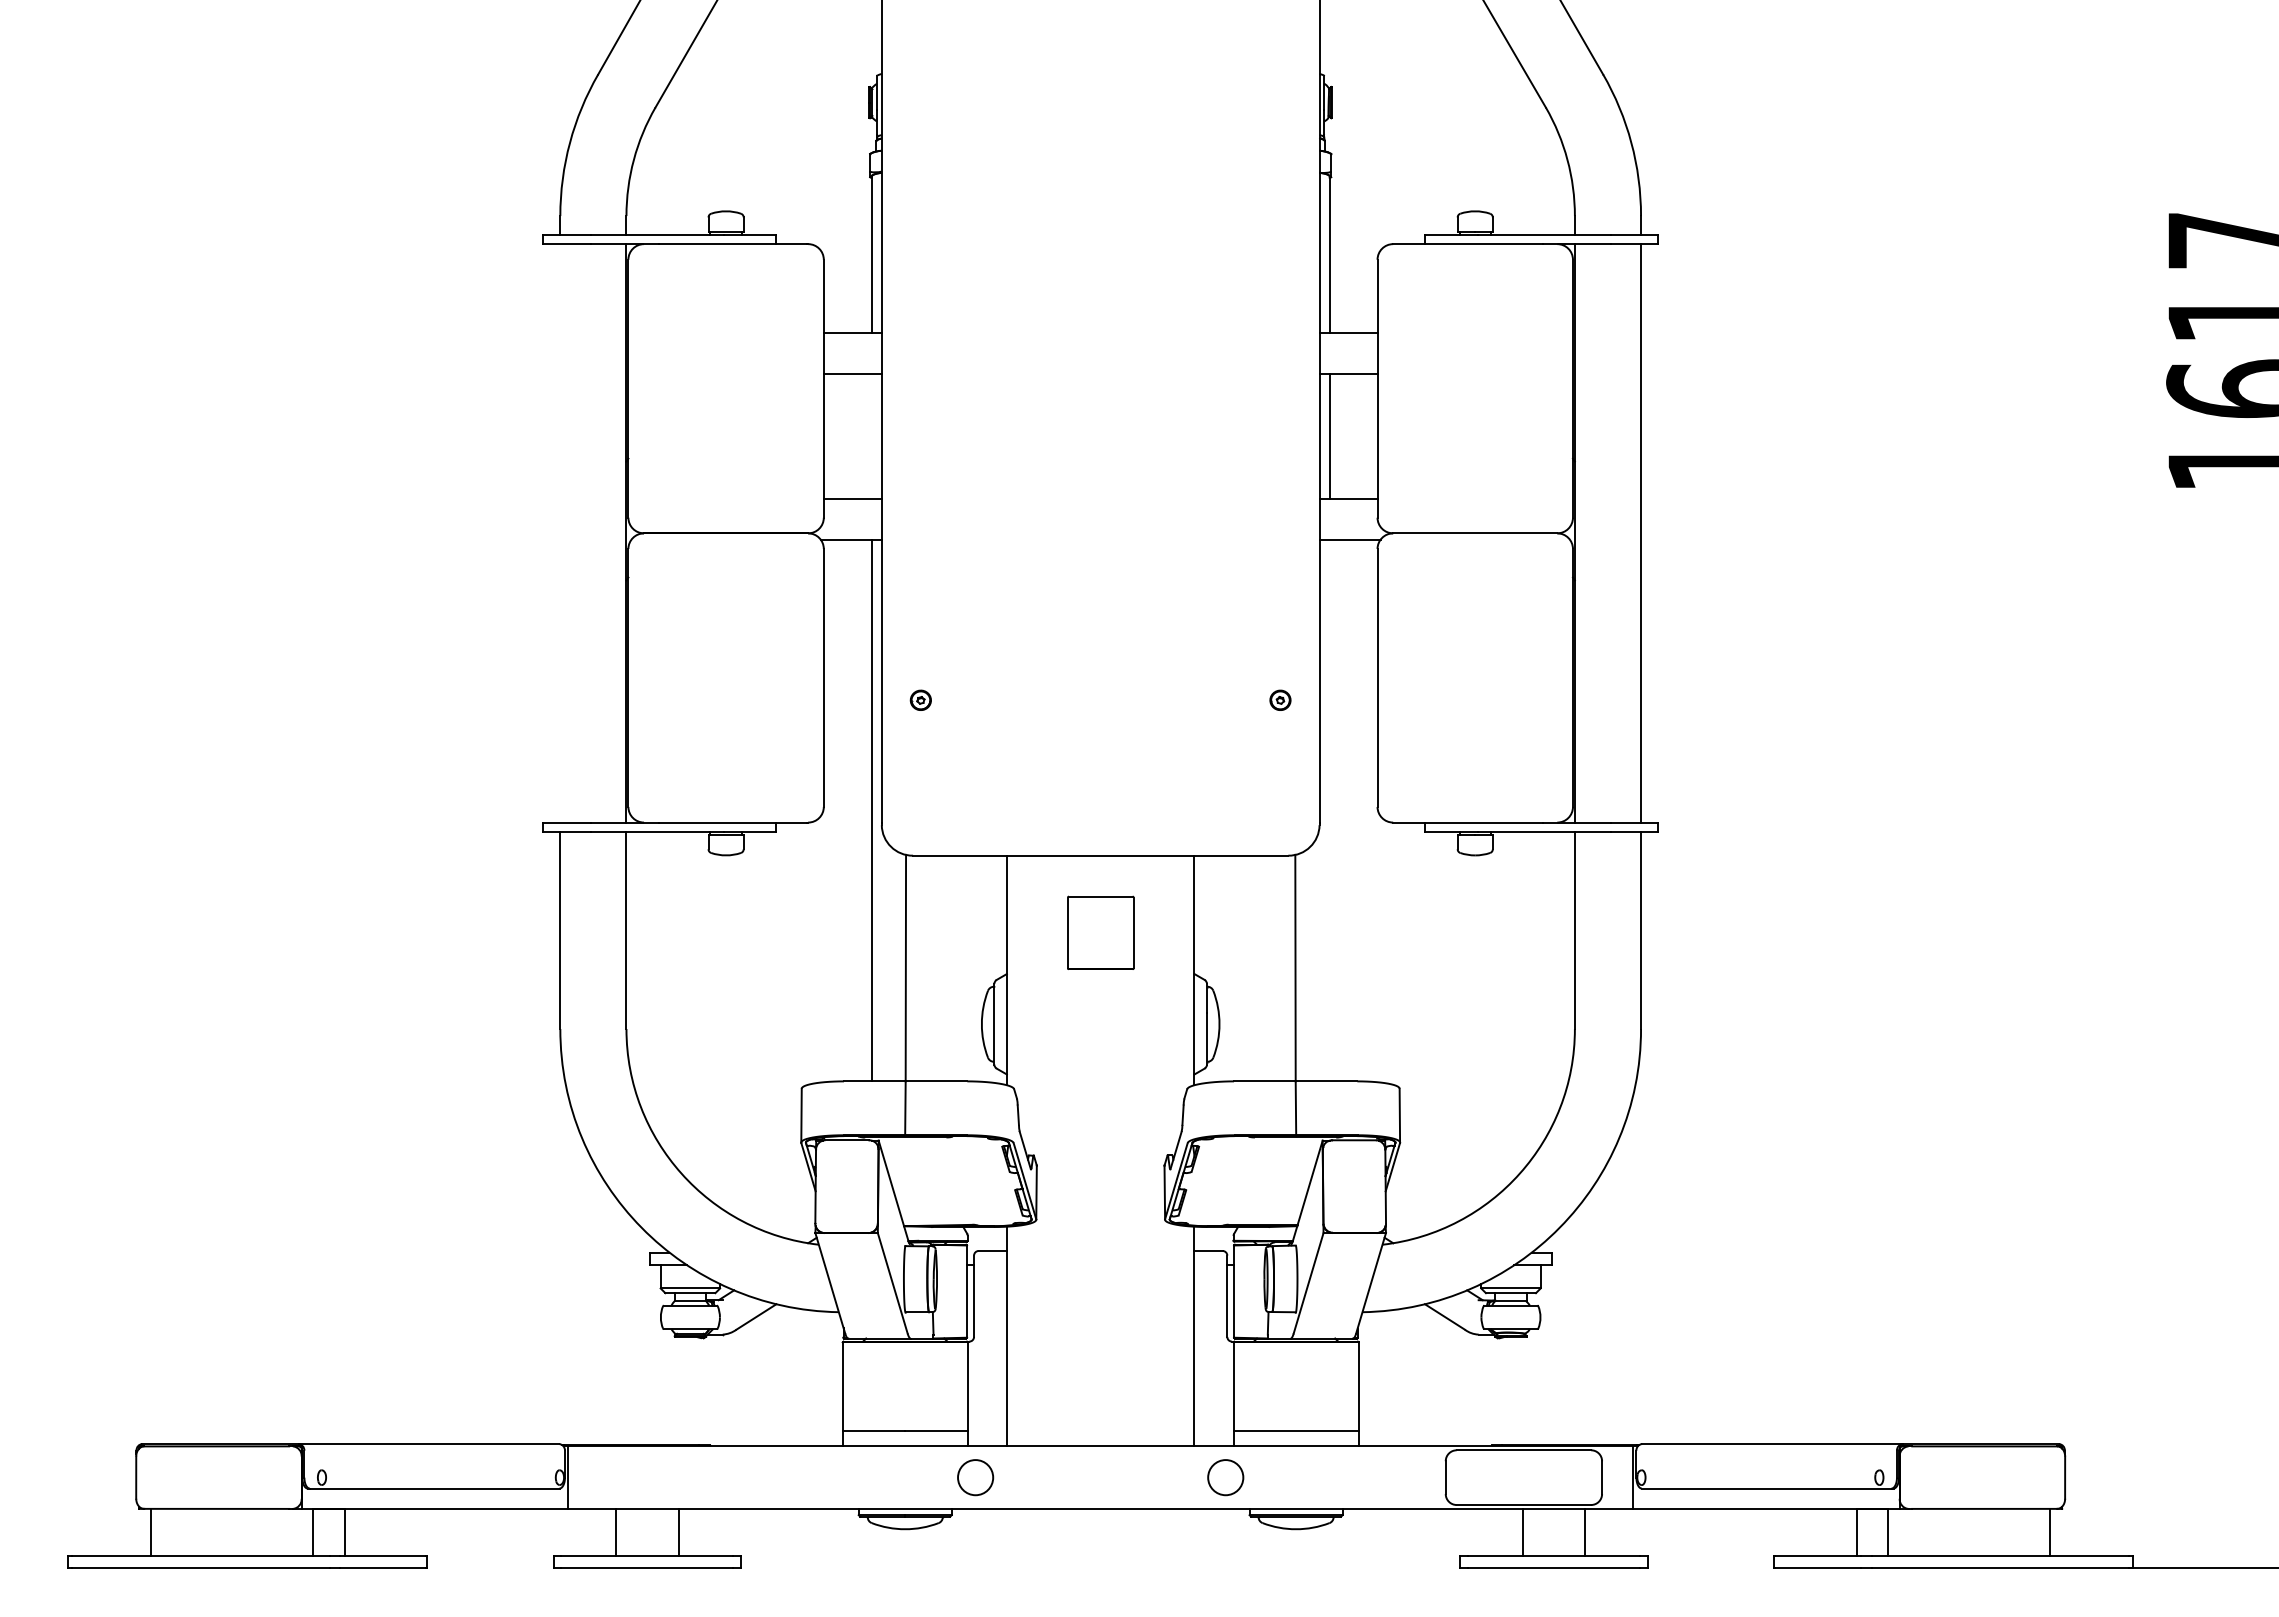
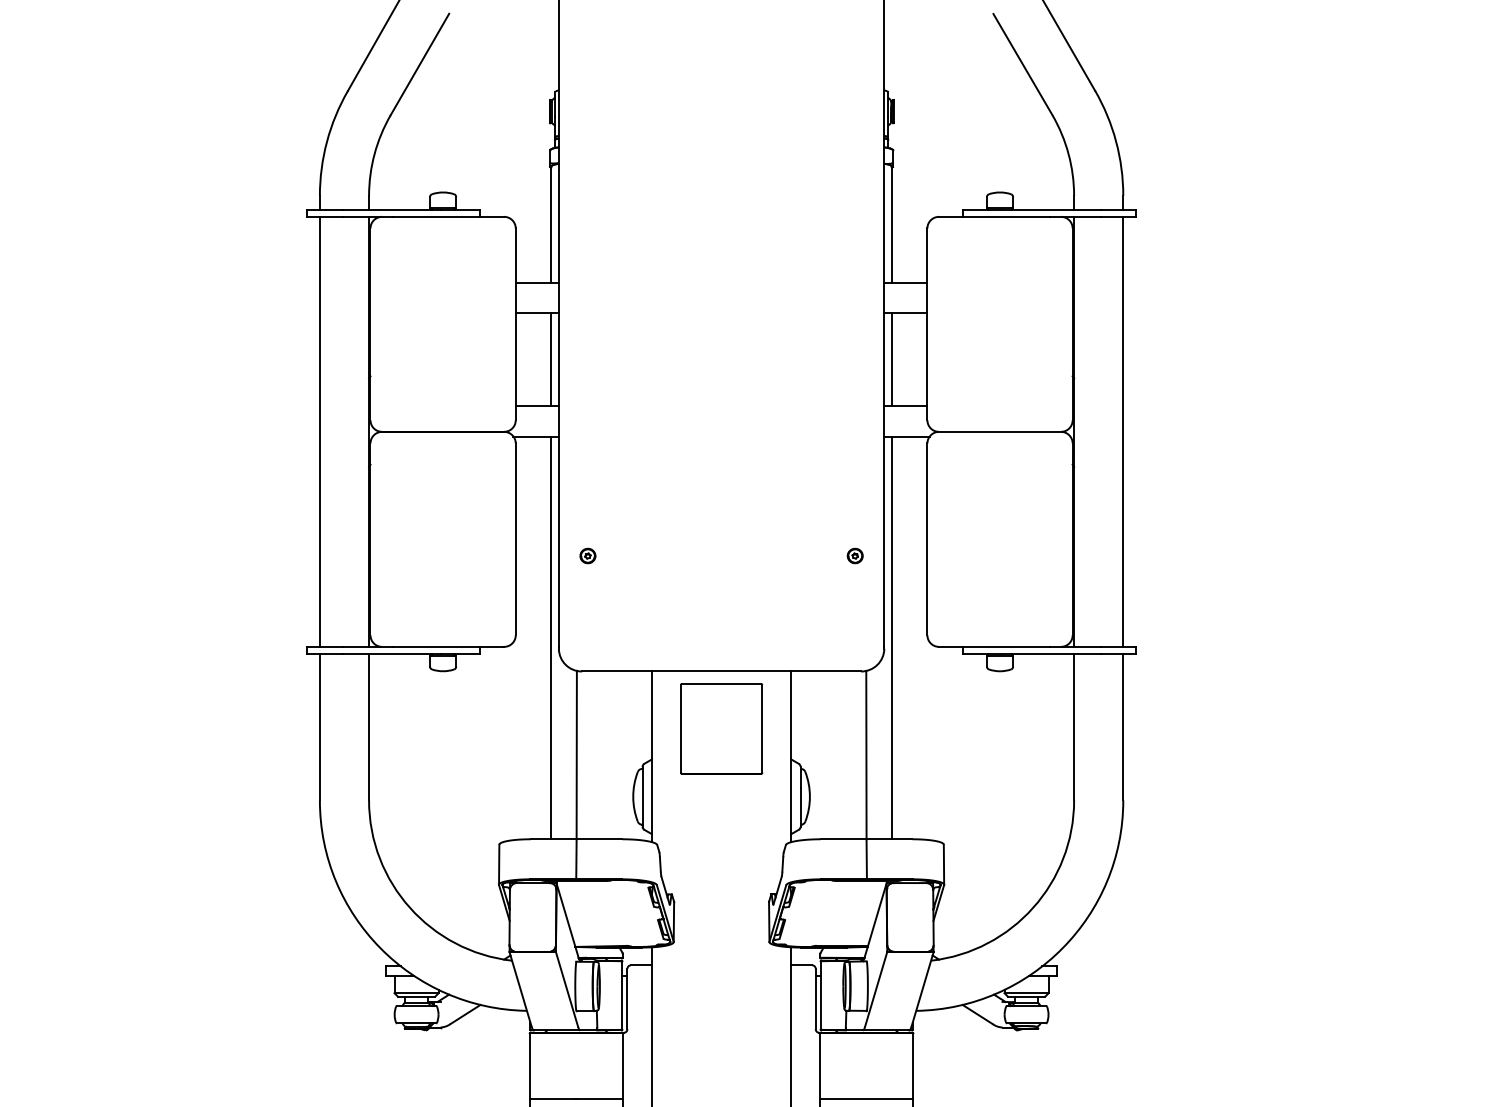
line: (871, 435) -> (551, 359), added
line: (560, 533) -> (320, 431), added
line: (1329, 810) -> (891, 637), added
part: (1100, 932) -> (721, 728), size x1.67

